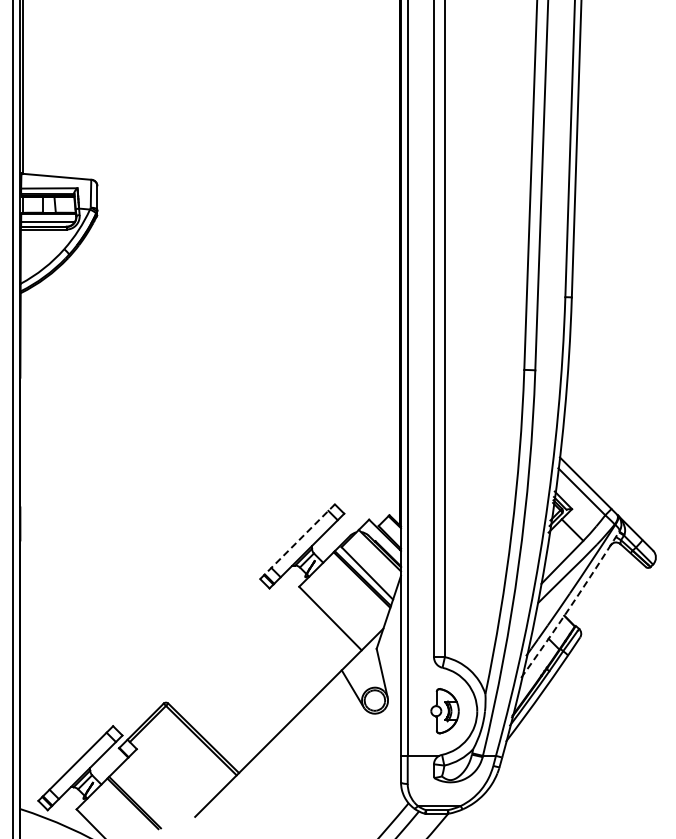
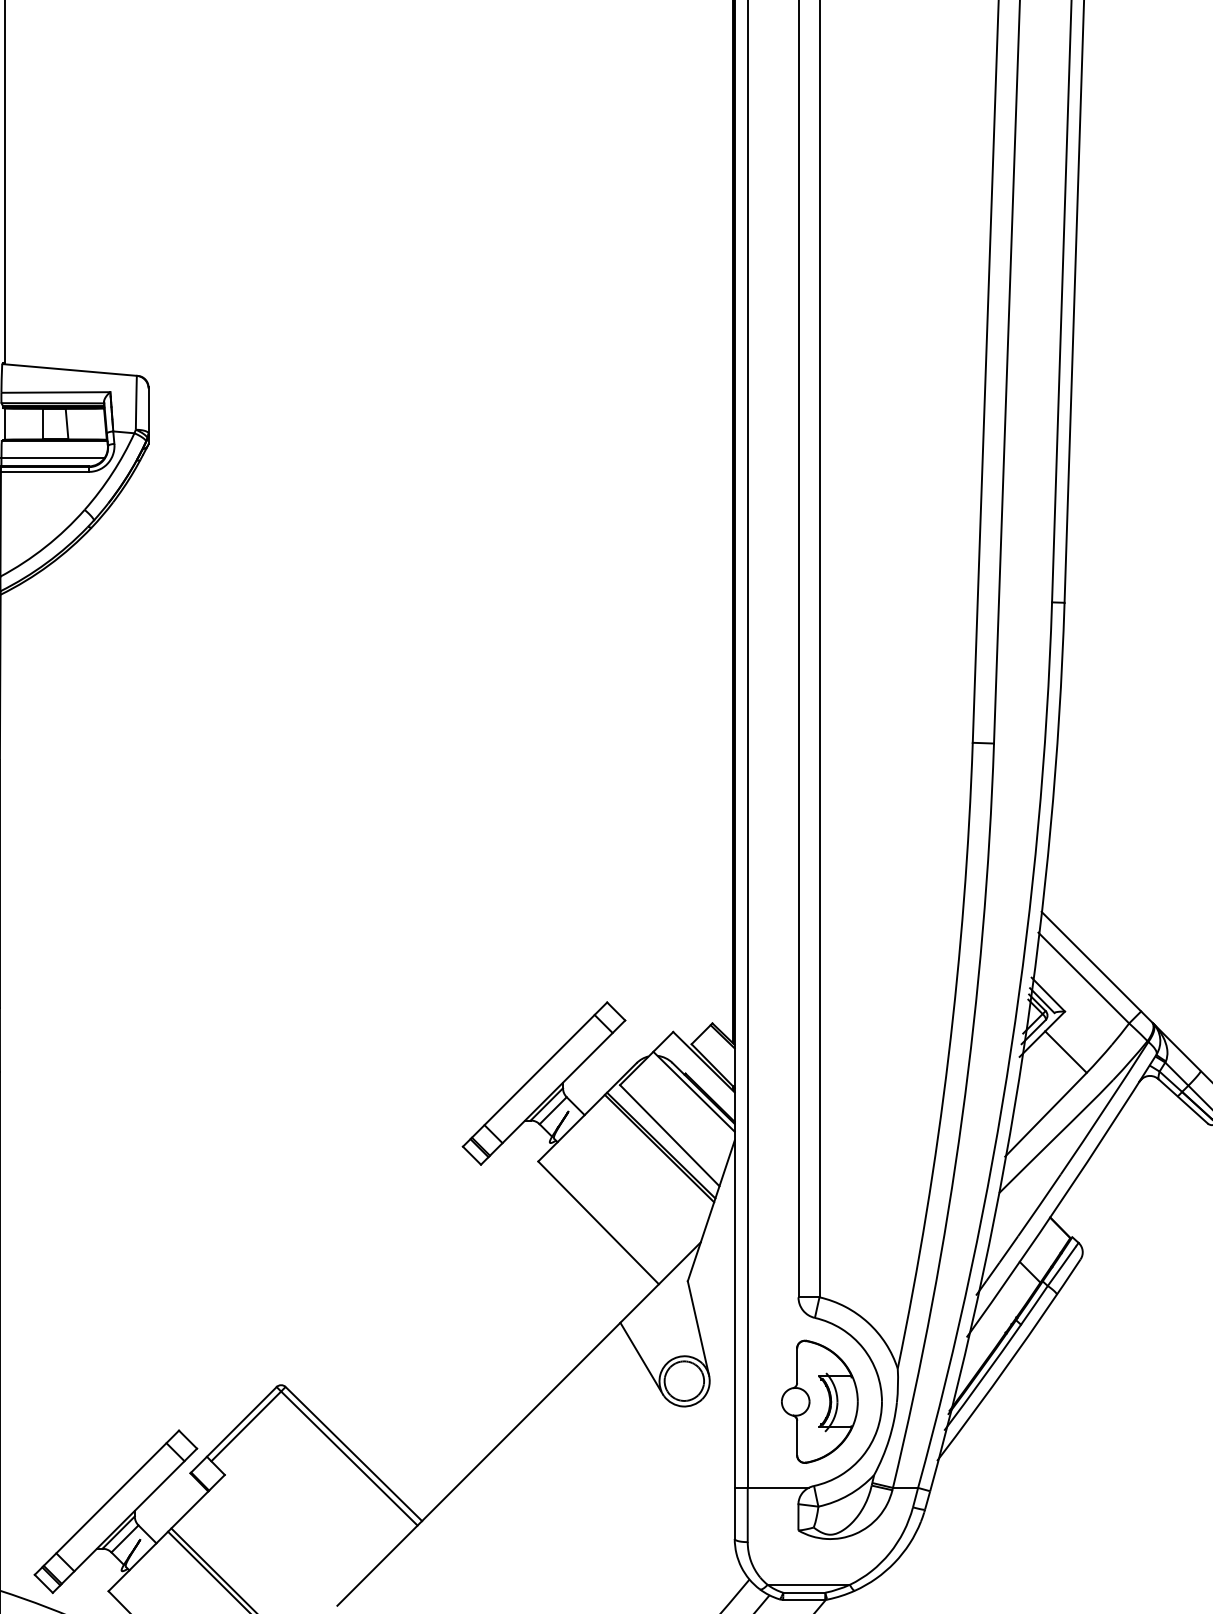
line: (297, 541) -> (534, 1074), dashed -> solid
arc: (571, 605) -> (1063, 1197), dashed -> solid
part: (444, 710) -> (818, 1400), size x1.43

